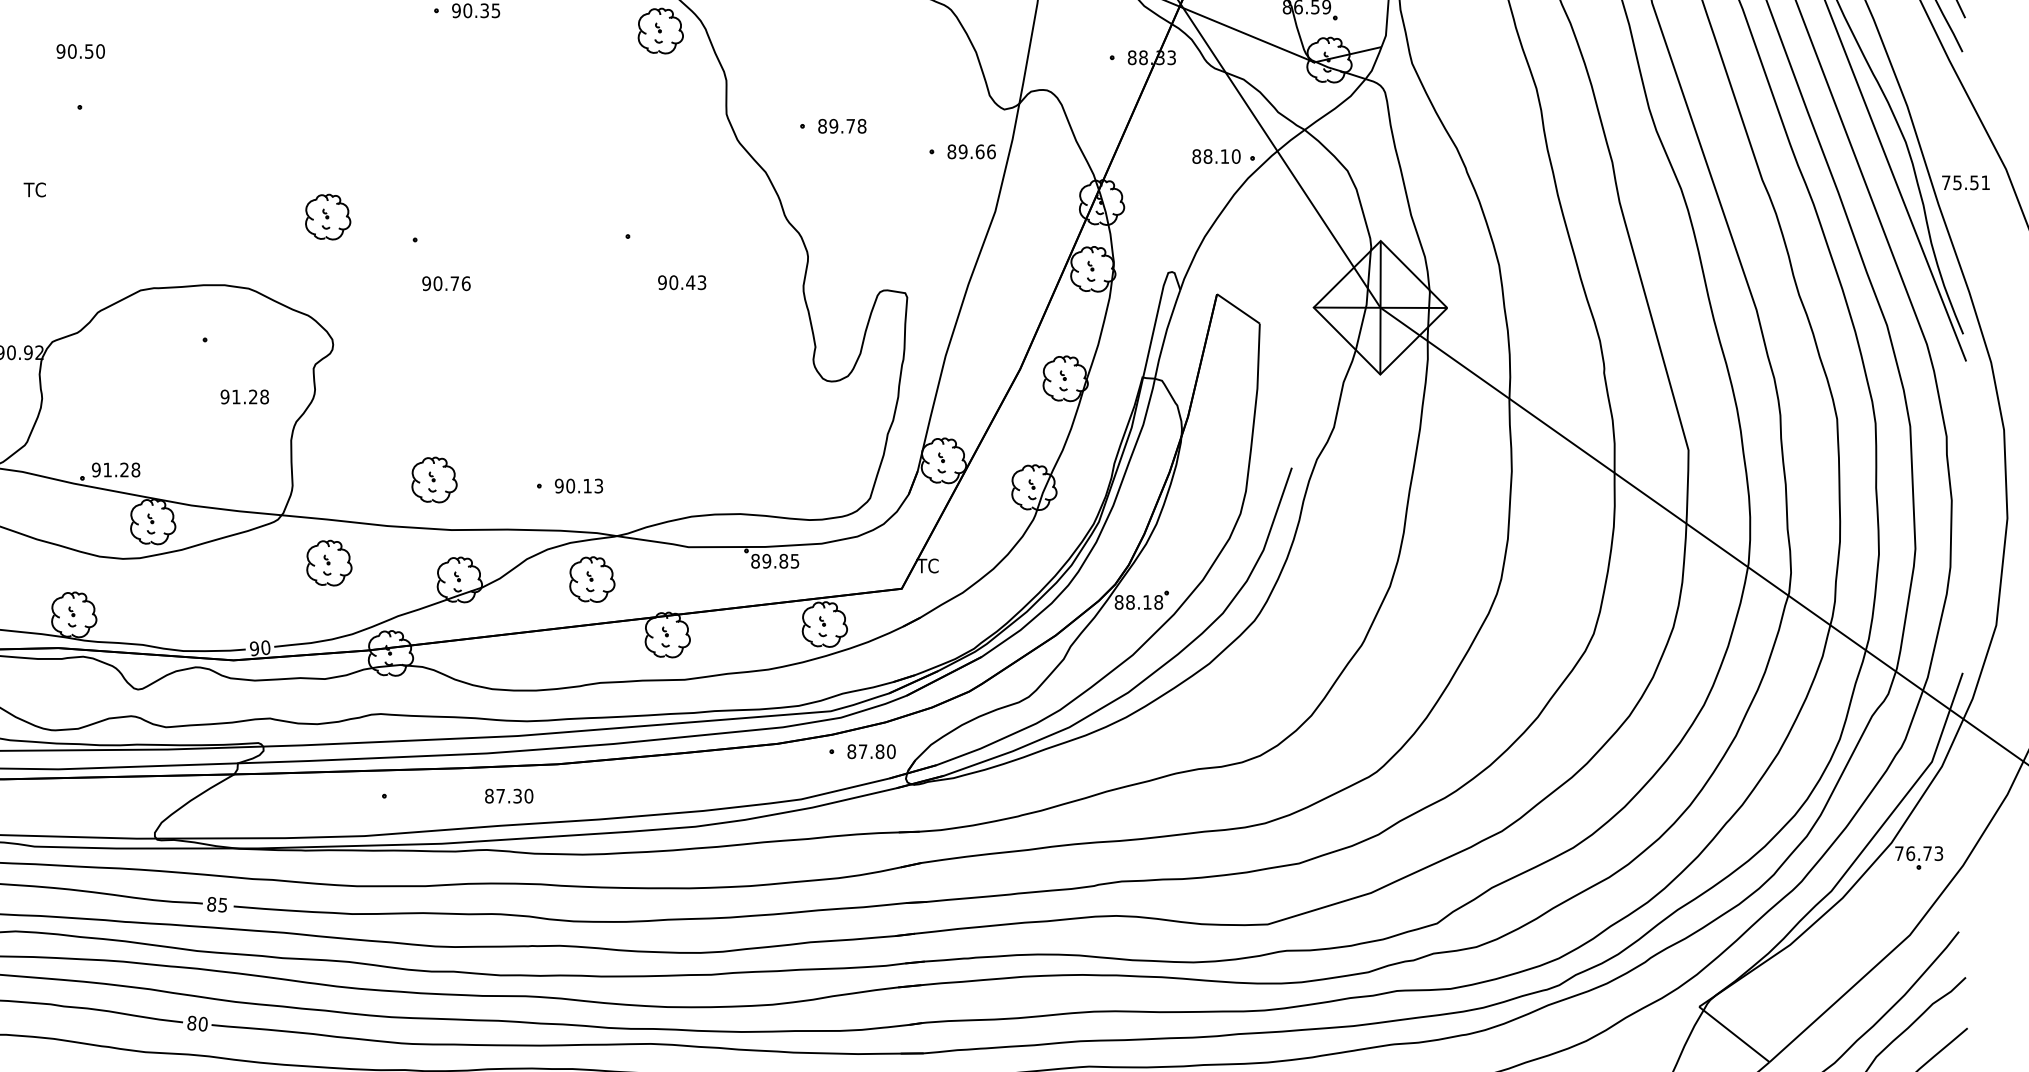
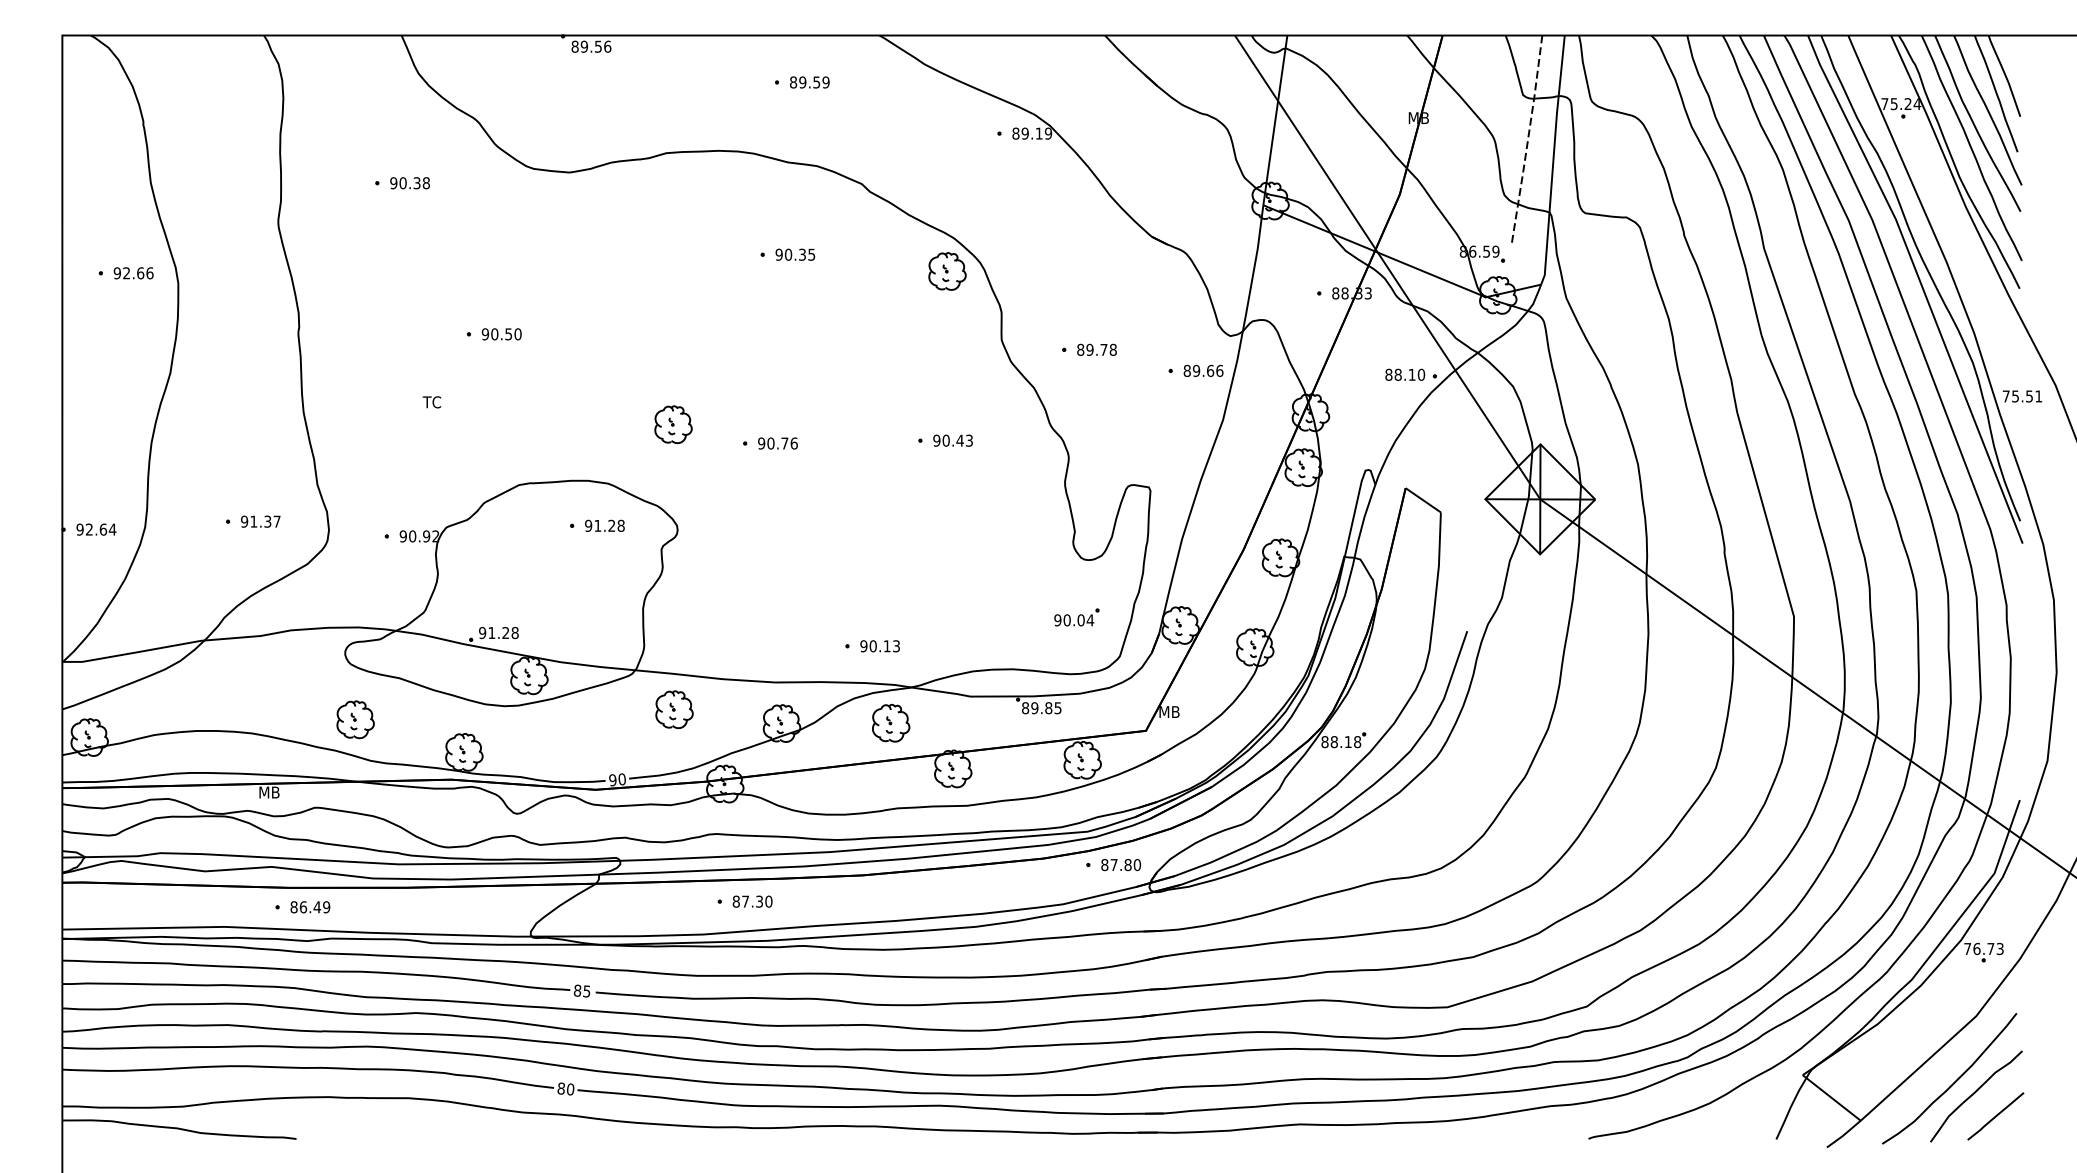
text: (80, 51) -> (501, 334), moved
text: (681, 282) -> (952, 440), moved
text: (445, 283) -> (777, 443), moved
text: (244, 396) -> (604, 525), moved
part: (817, 451) -> (1076, 617), added
part: (434, 480) -> (761, 641), removed
text: (930, 566) -> (1169, 712), TC -> MB
text: (509, 795) -> (752, 901), moved

